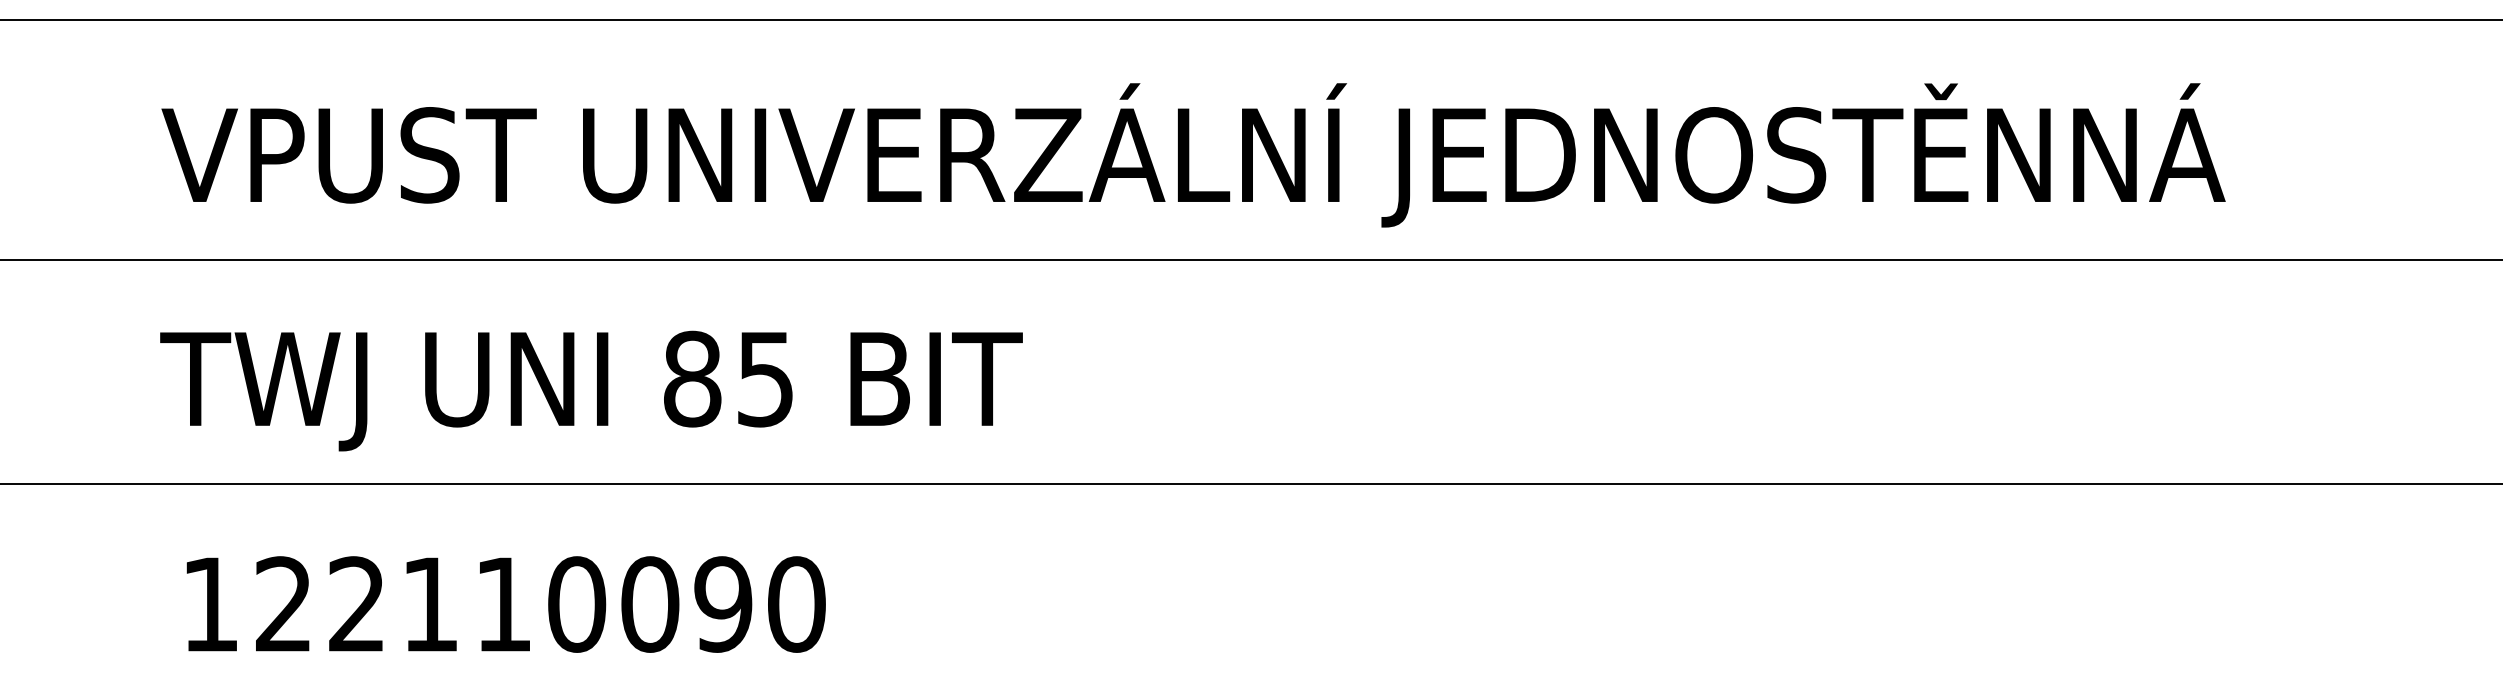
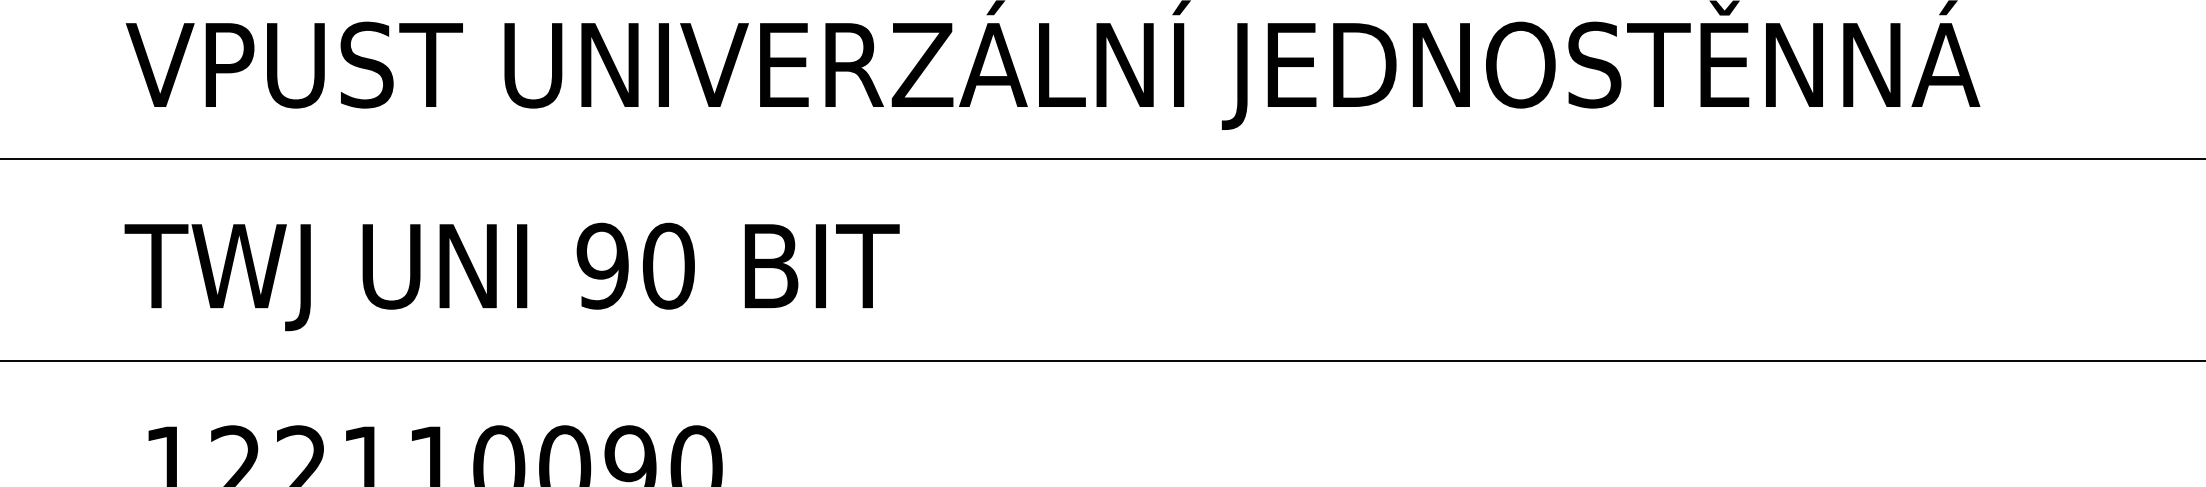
text: (728, 378) -> (635, 265), 85 -> 90

